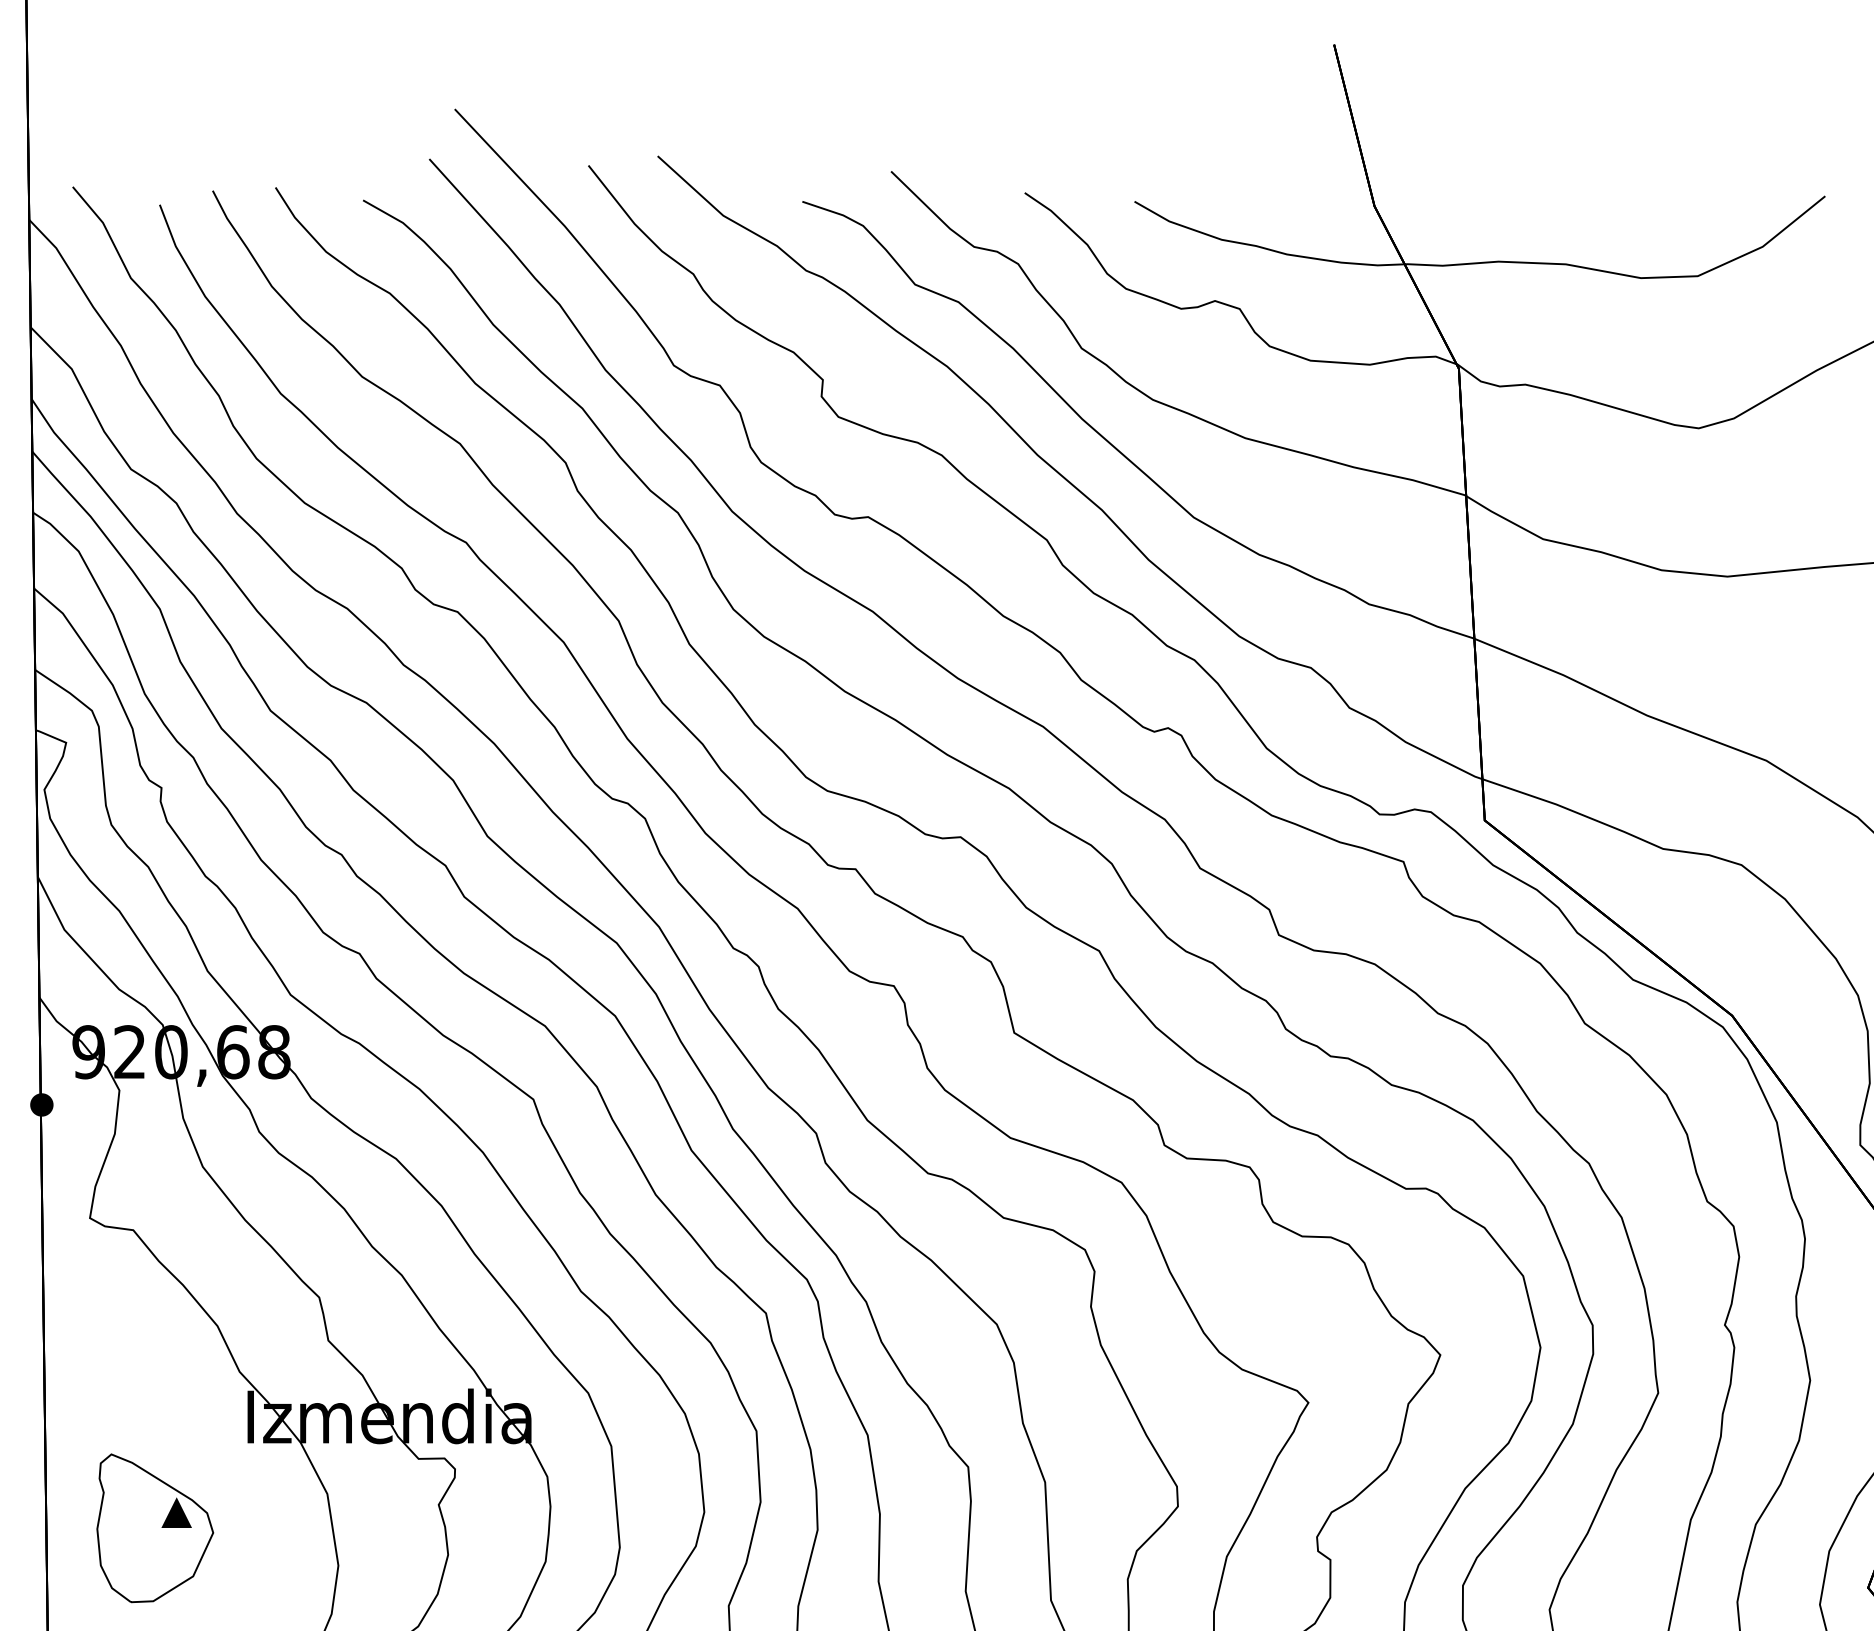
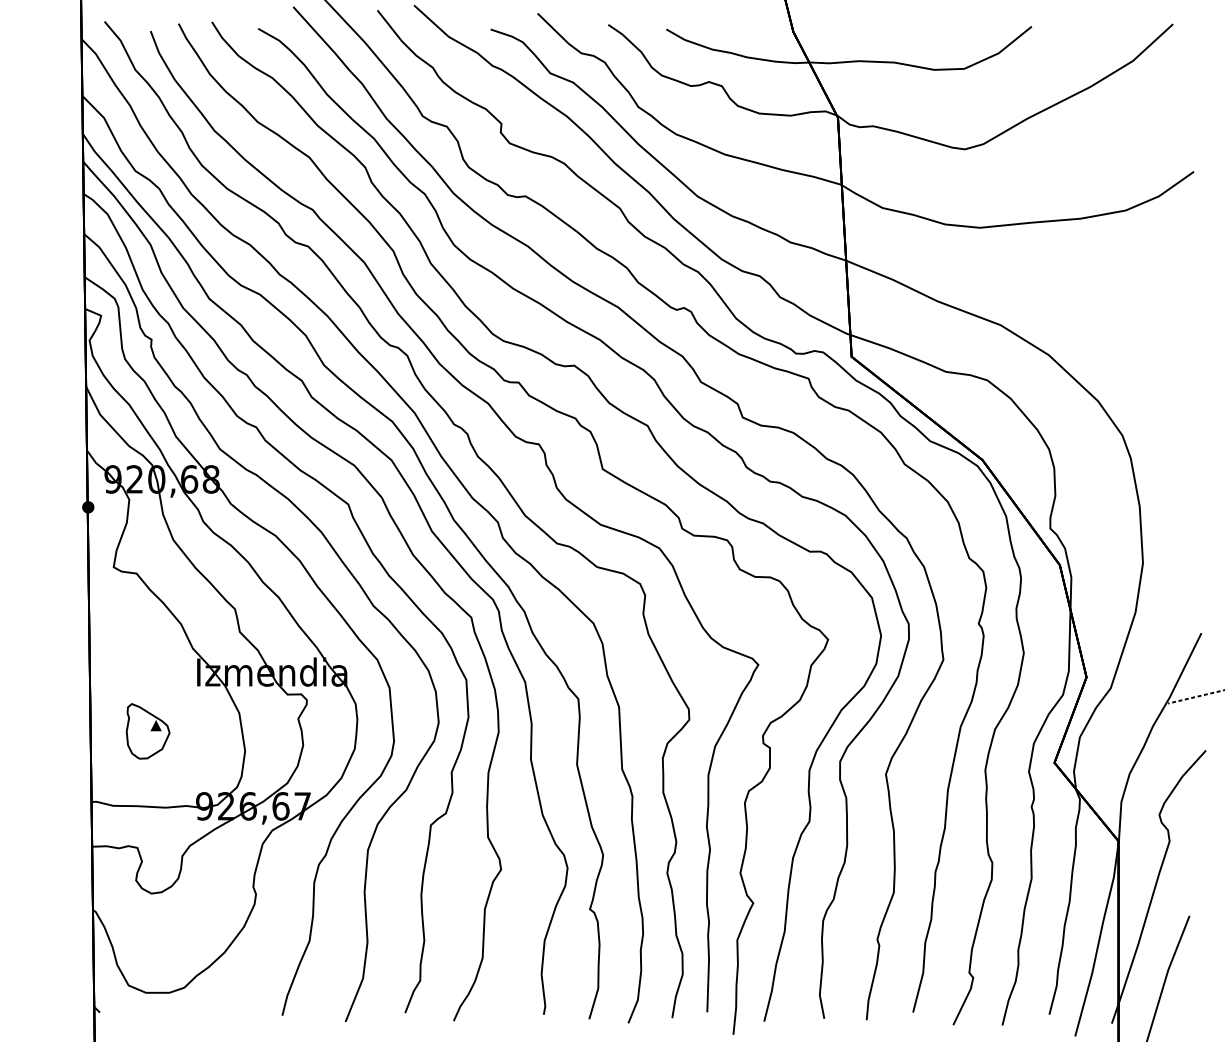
part: (153, 1528) -> (147, 731), size x0.7

